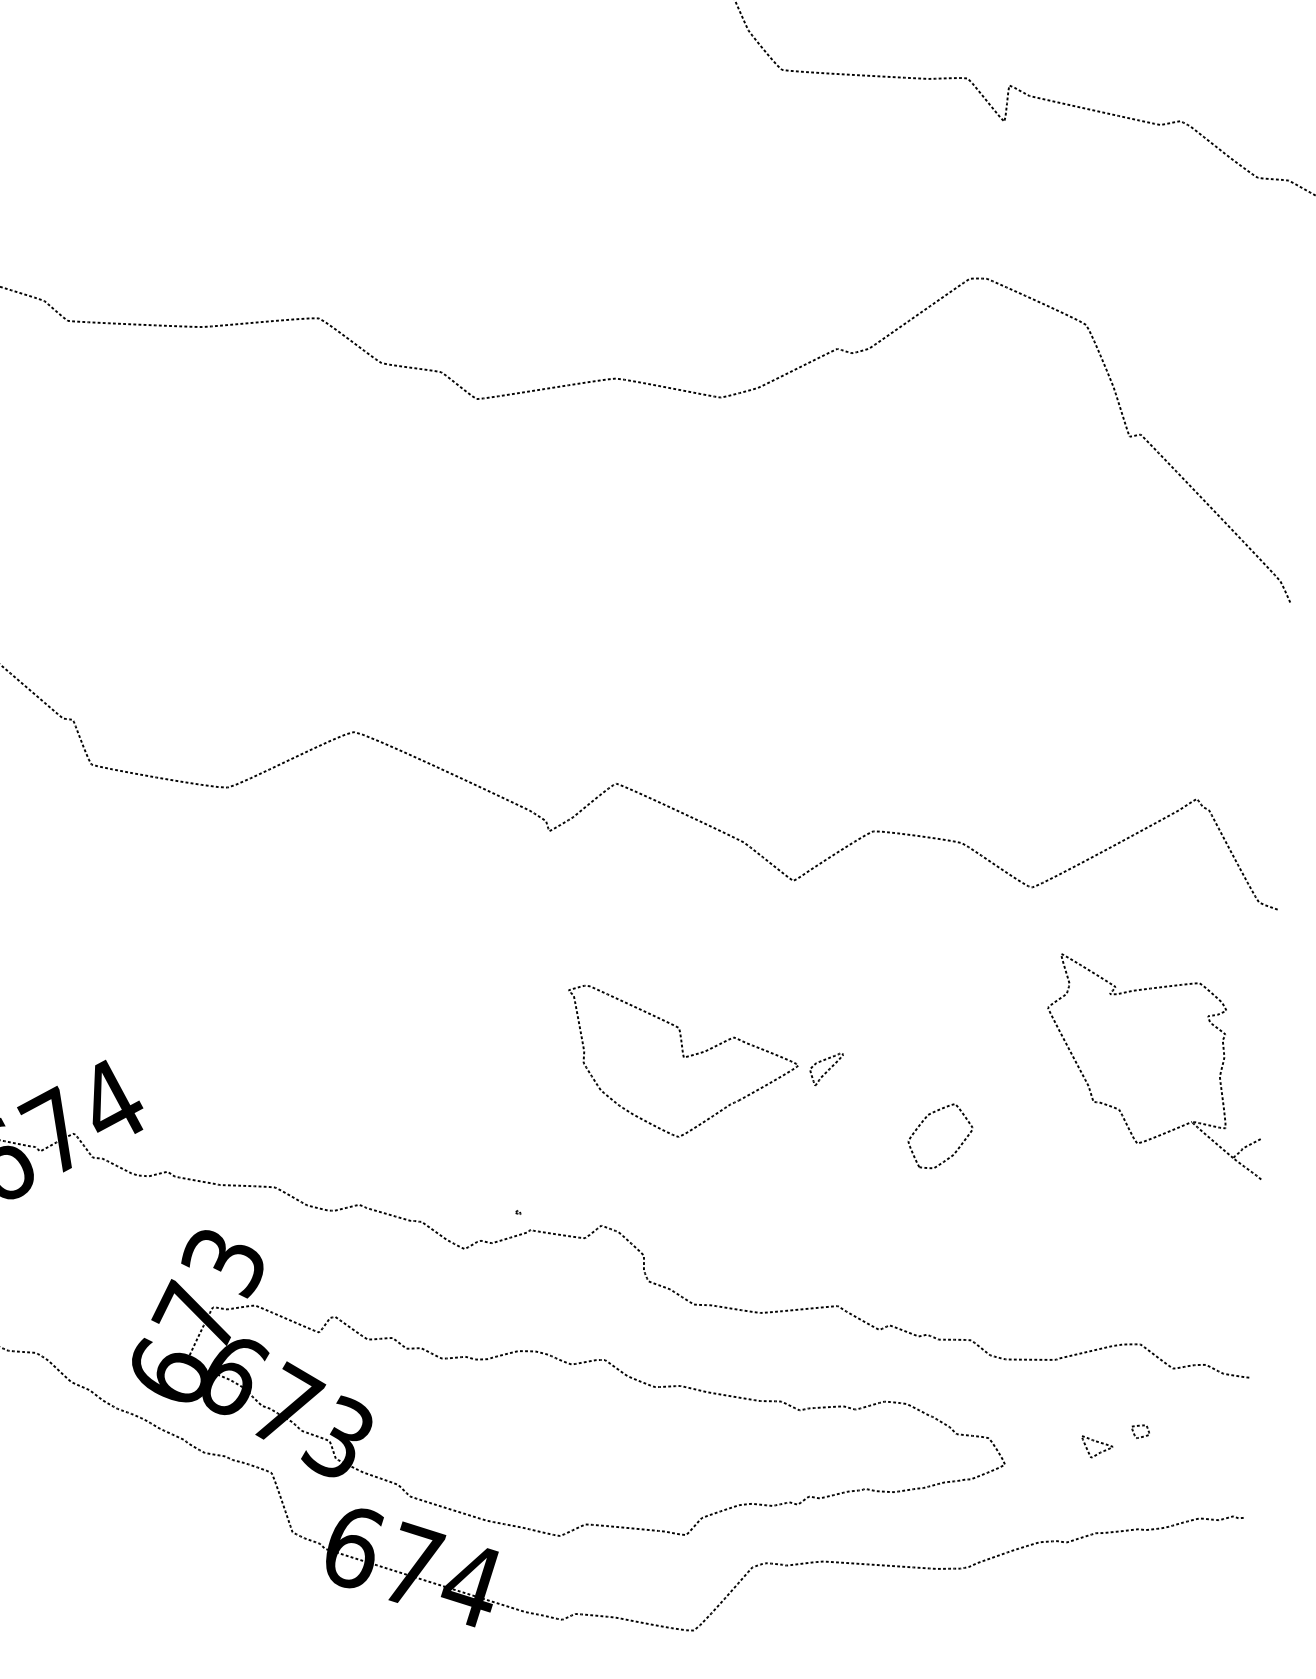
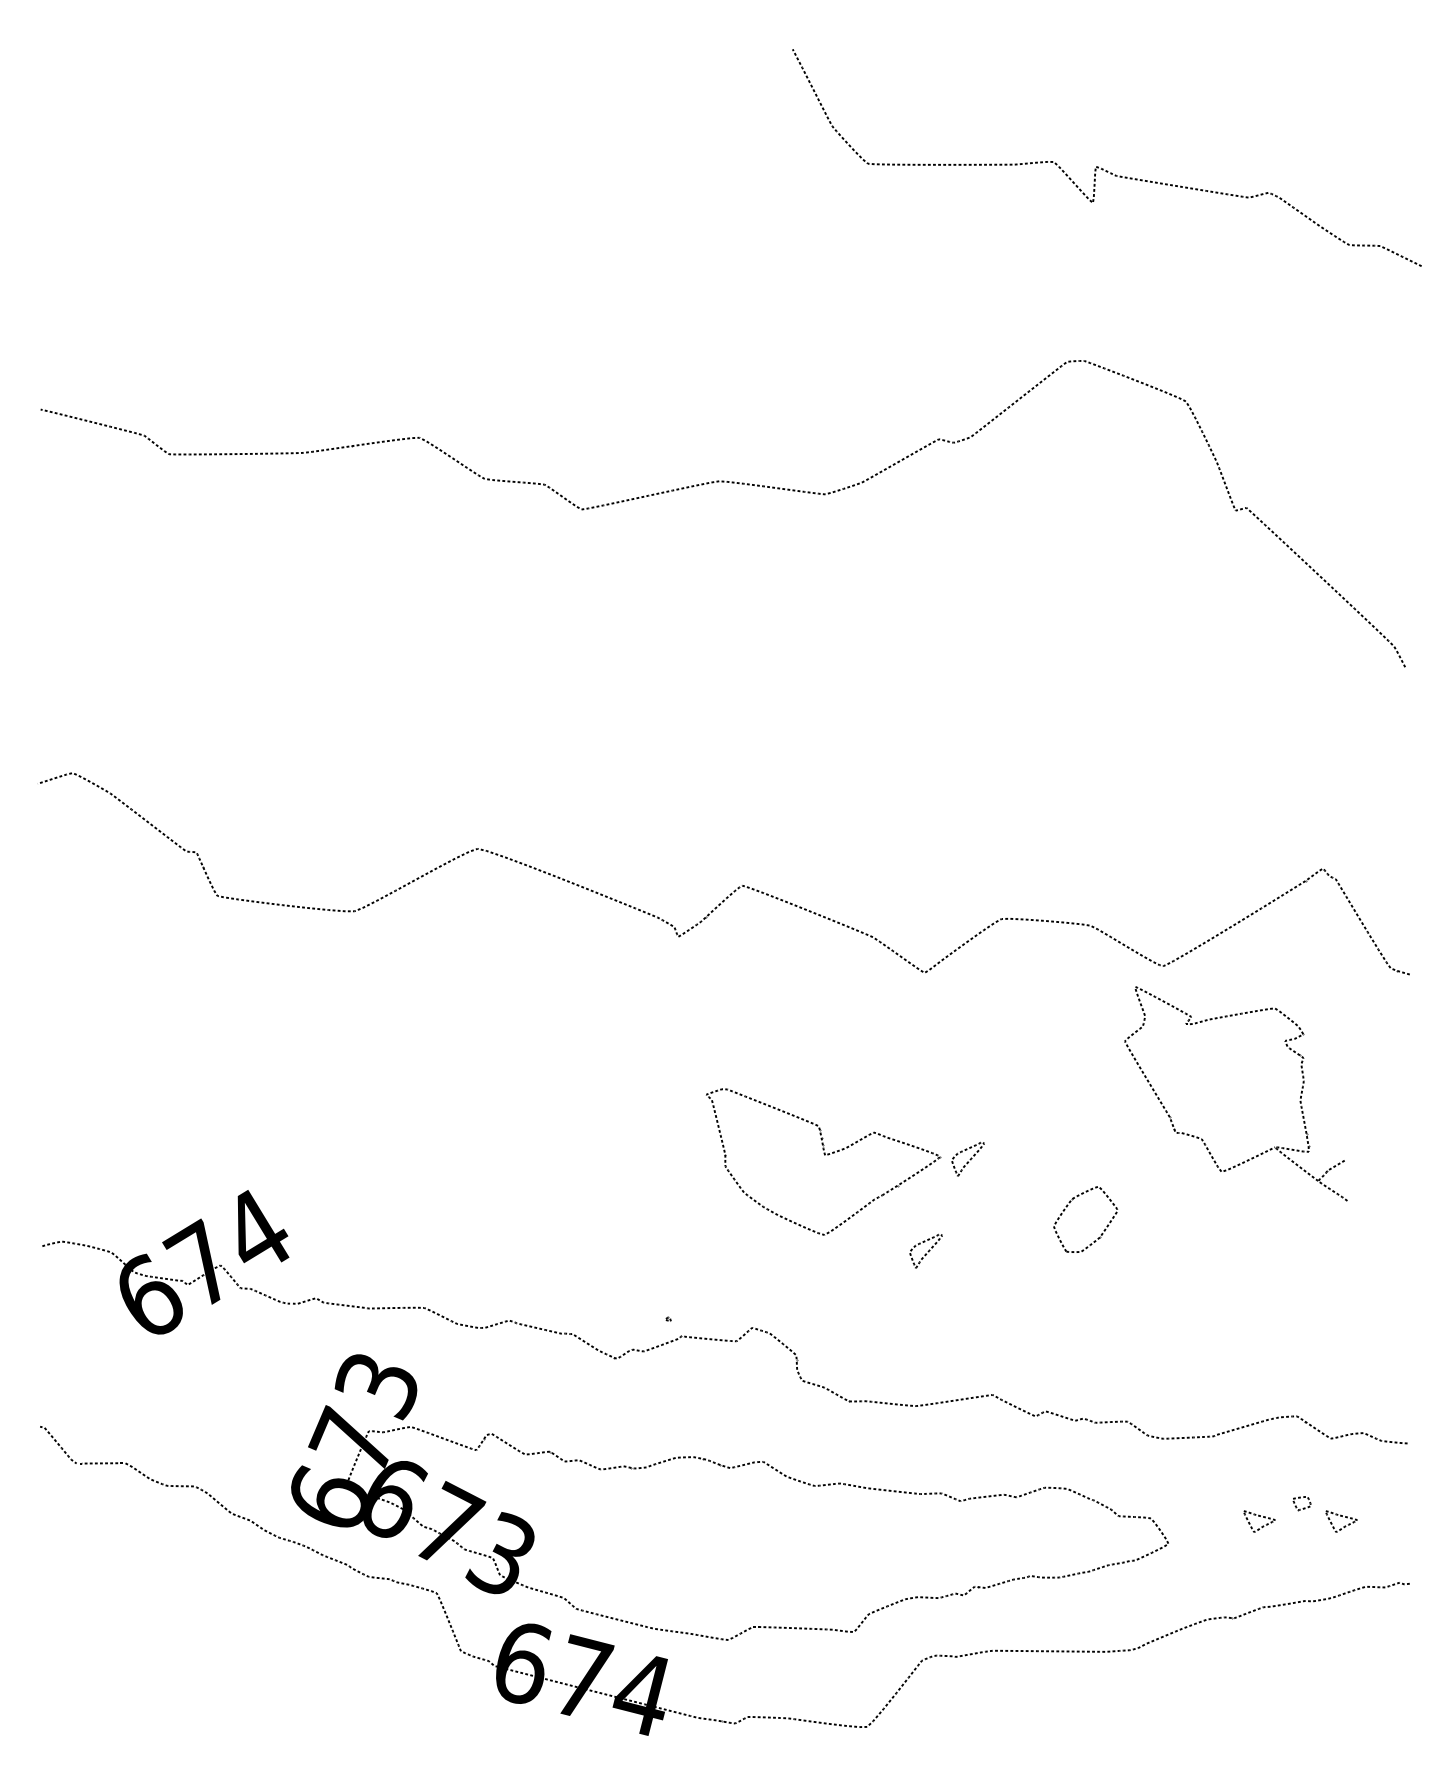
part: (1120, 1109) -> (1202, 1138), moved
part: (778, 1158) -> (925, 1250), added
part: (1178, 1451) -> (1341, 1521), added

